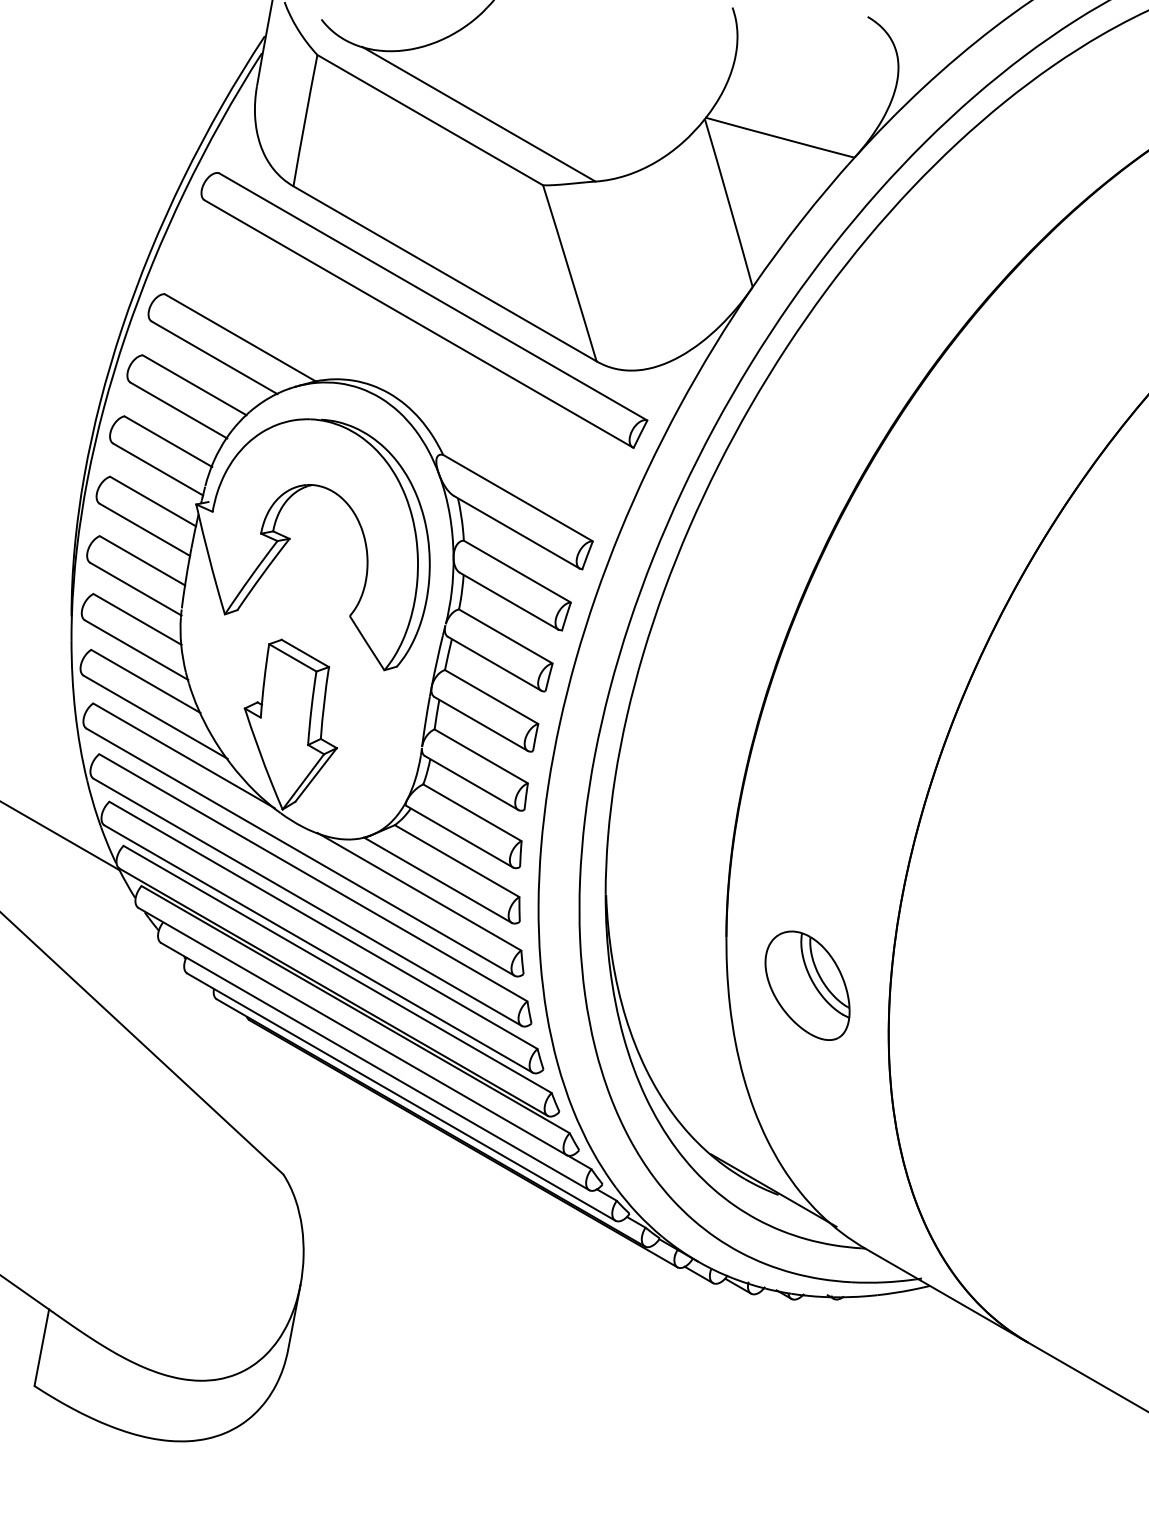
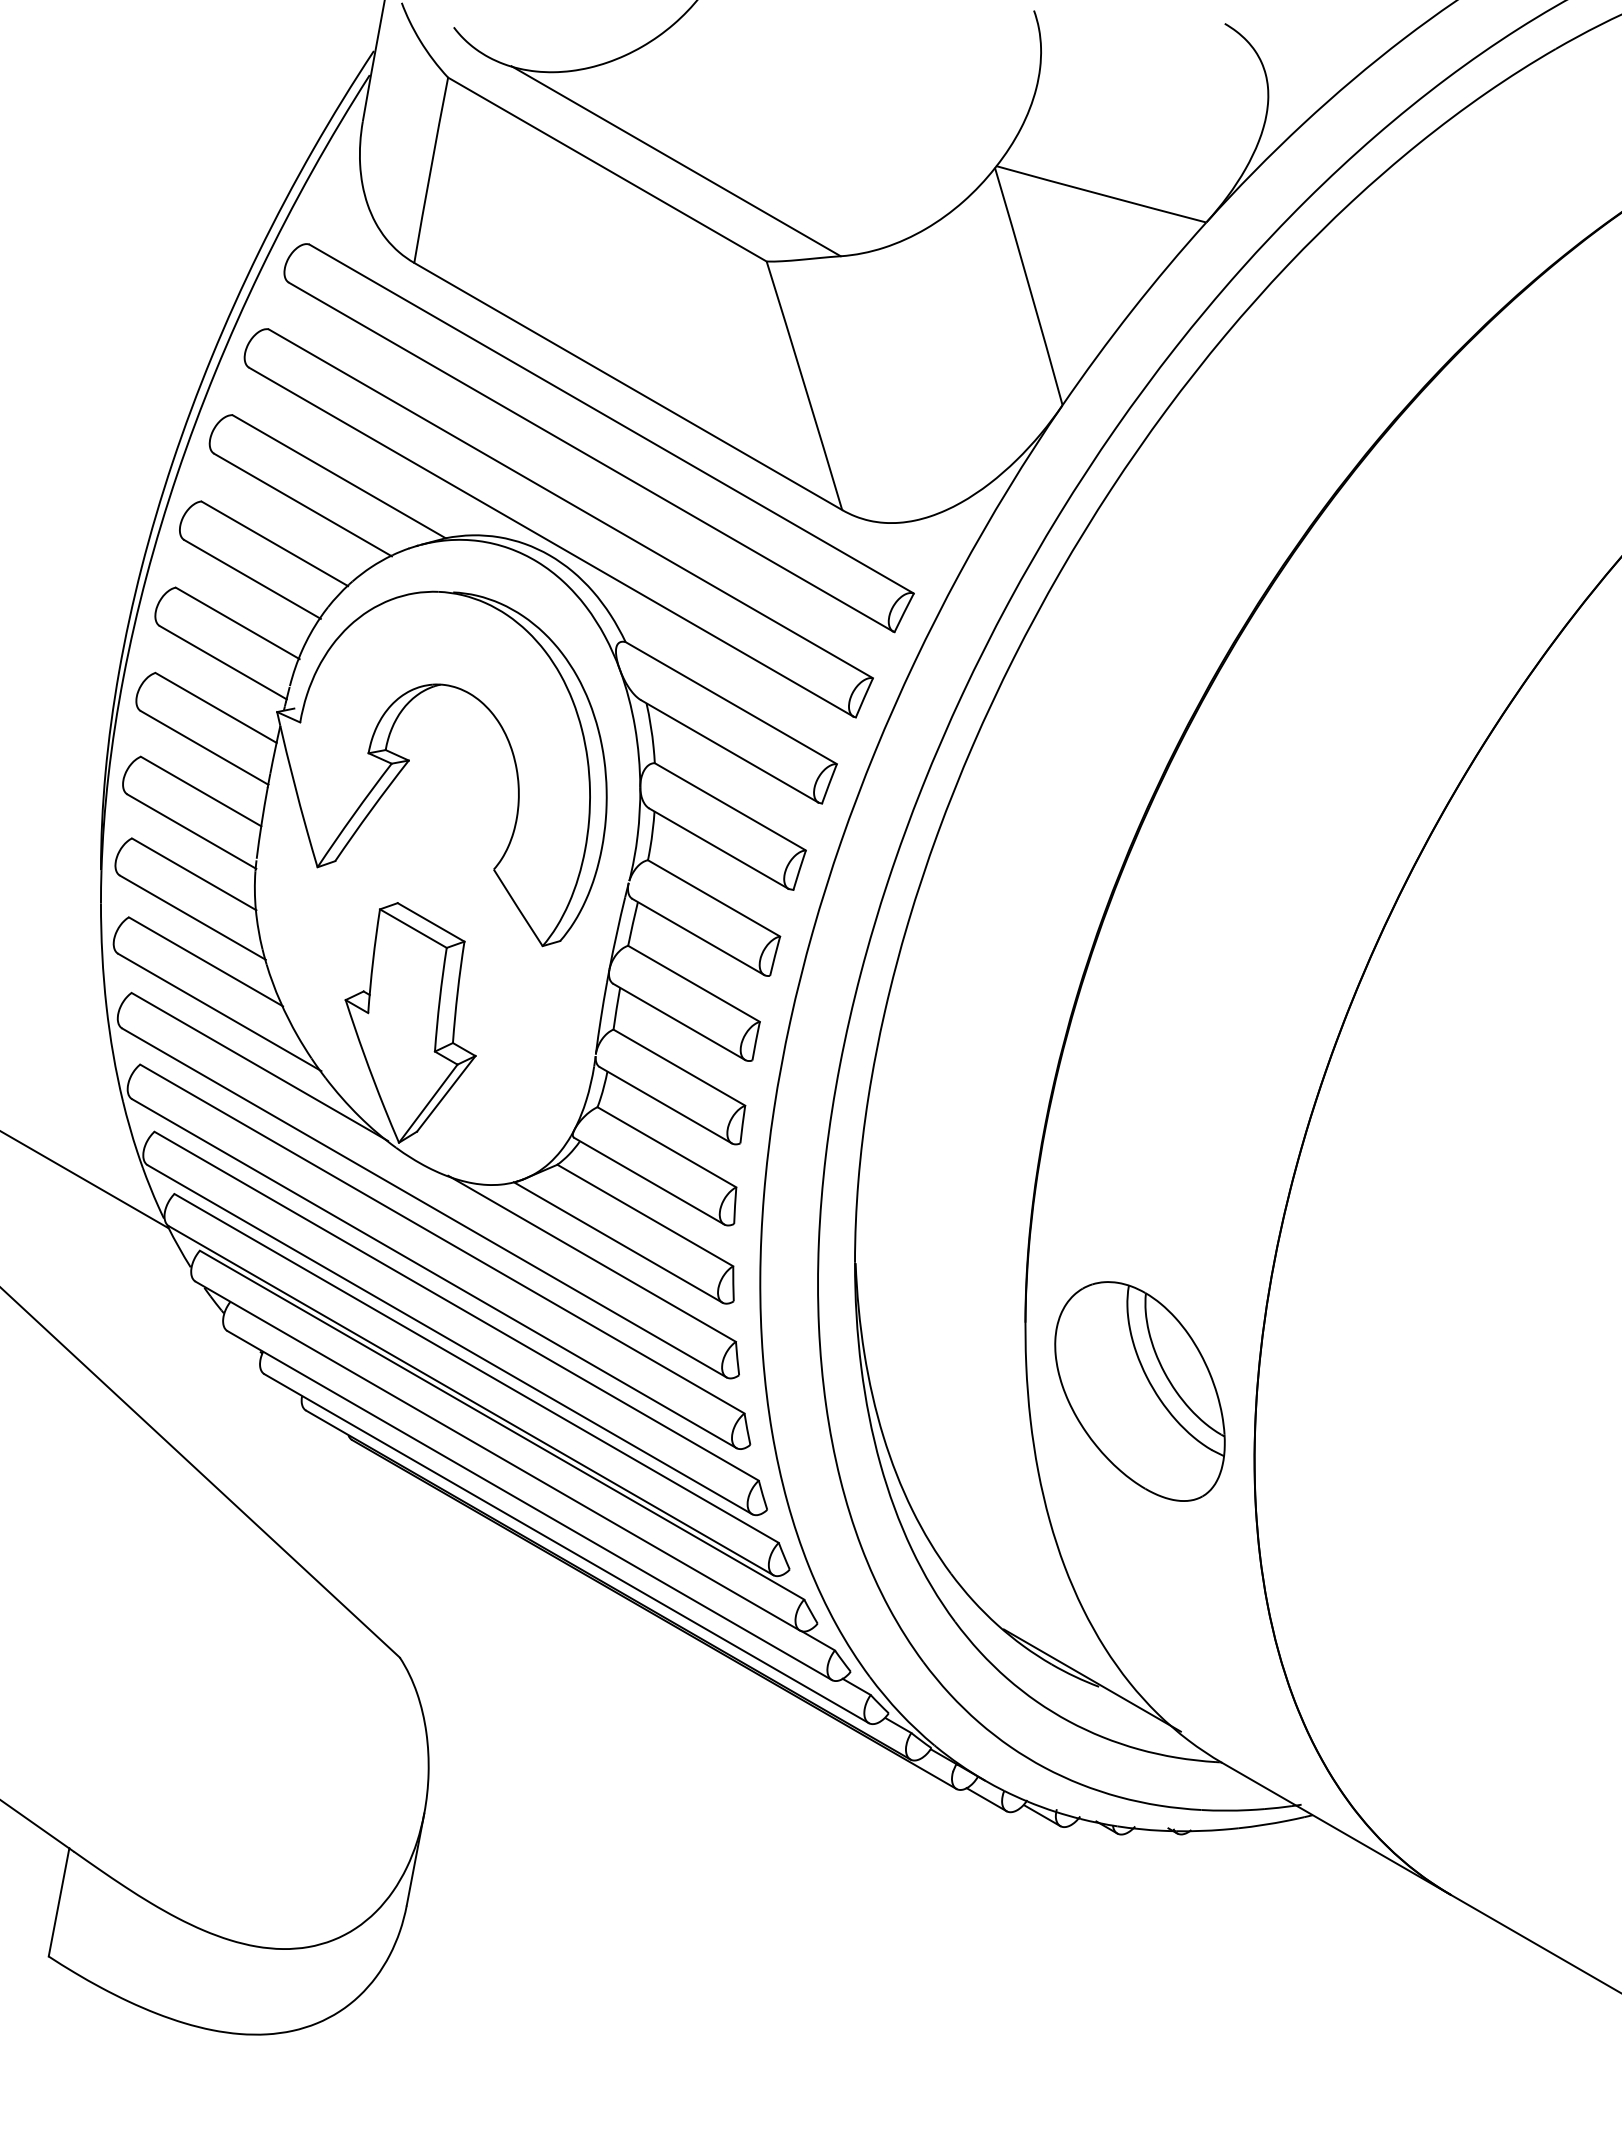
part: (395, 370) -> (558, 523), added
part: (807, 985) -> (1139, 1391), size x1.43

